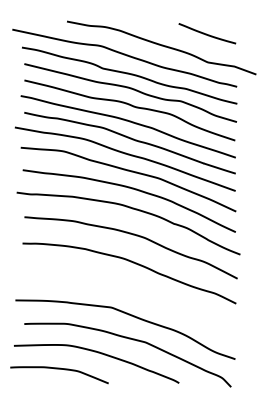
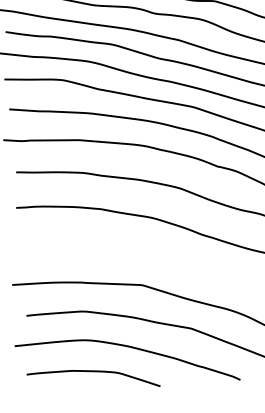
curve: (59, 369) -> (93, 372), moved

